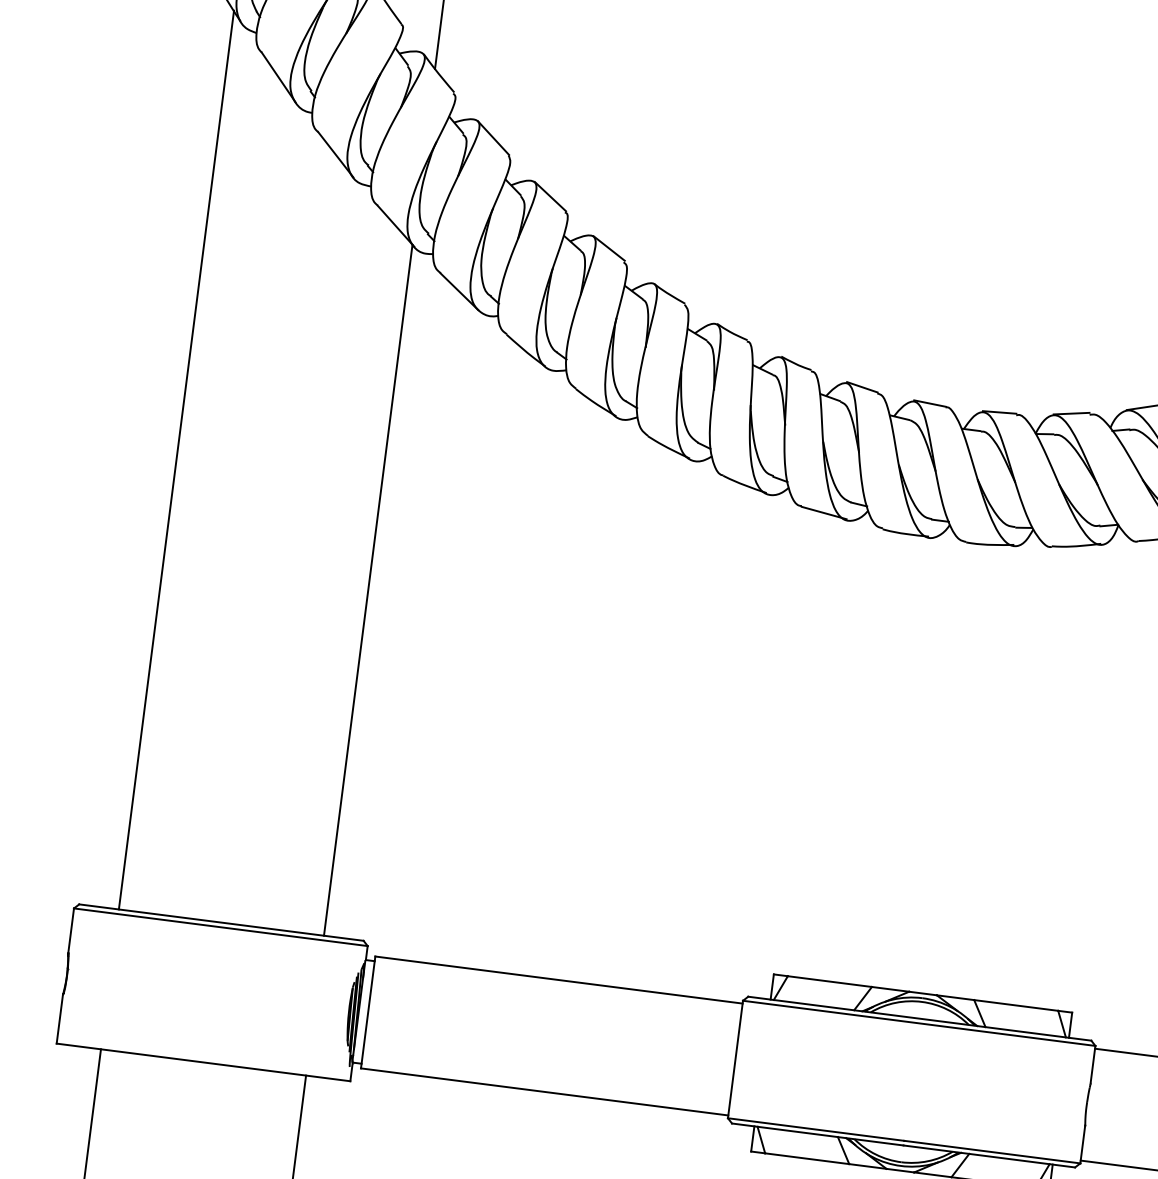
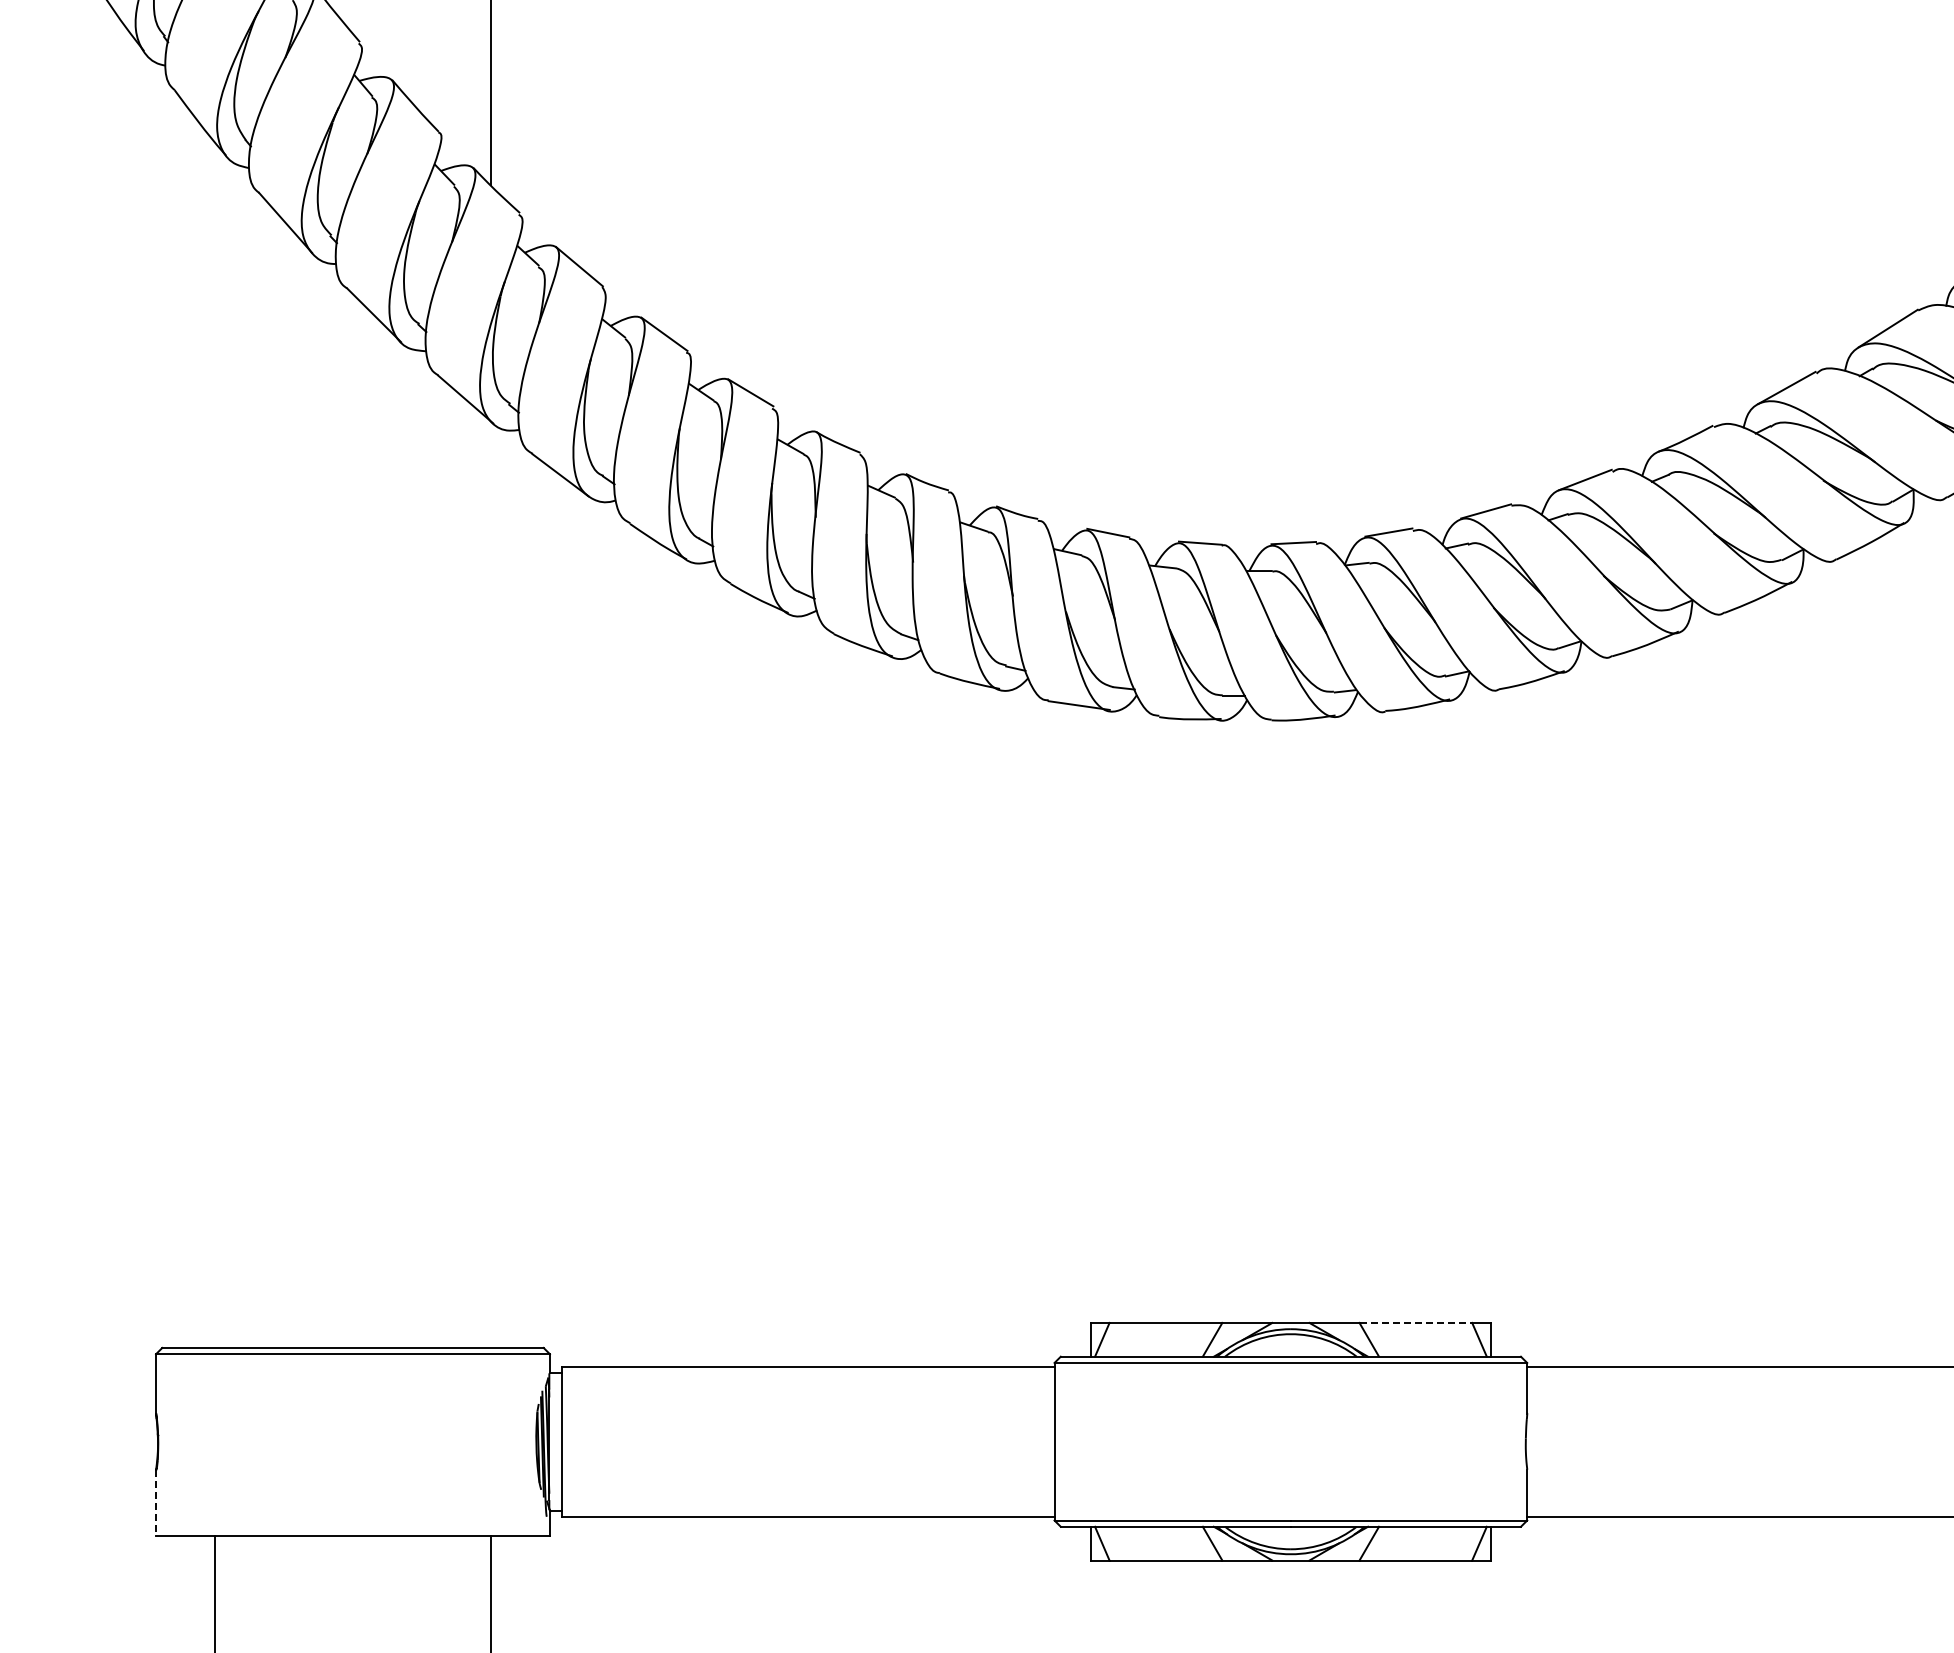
line: (176, 459) -> (215, 744), removed
line: (368, 590) -> (490, 884), removed
line: (1016, 1005) -> (1416, 1322), solid -> dashed
line: (60, 1019) -> (156, 1502), solid -> dashed

